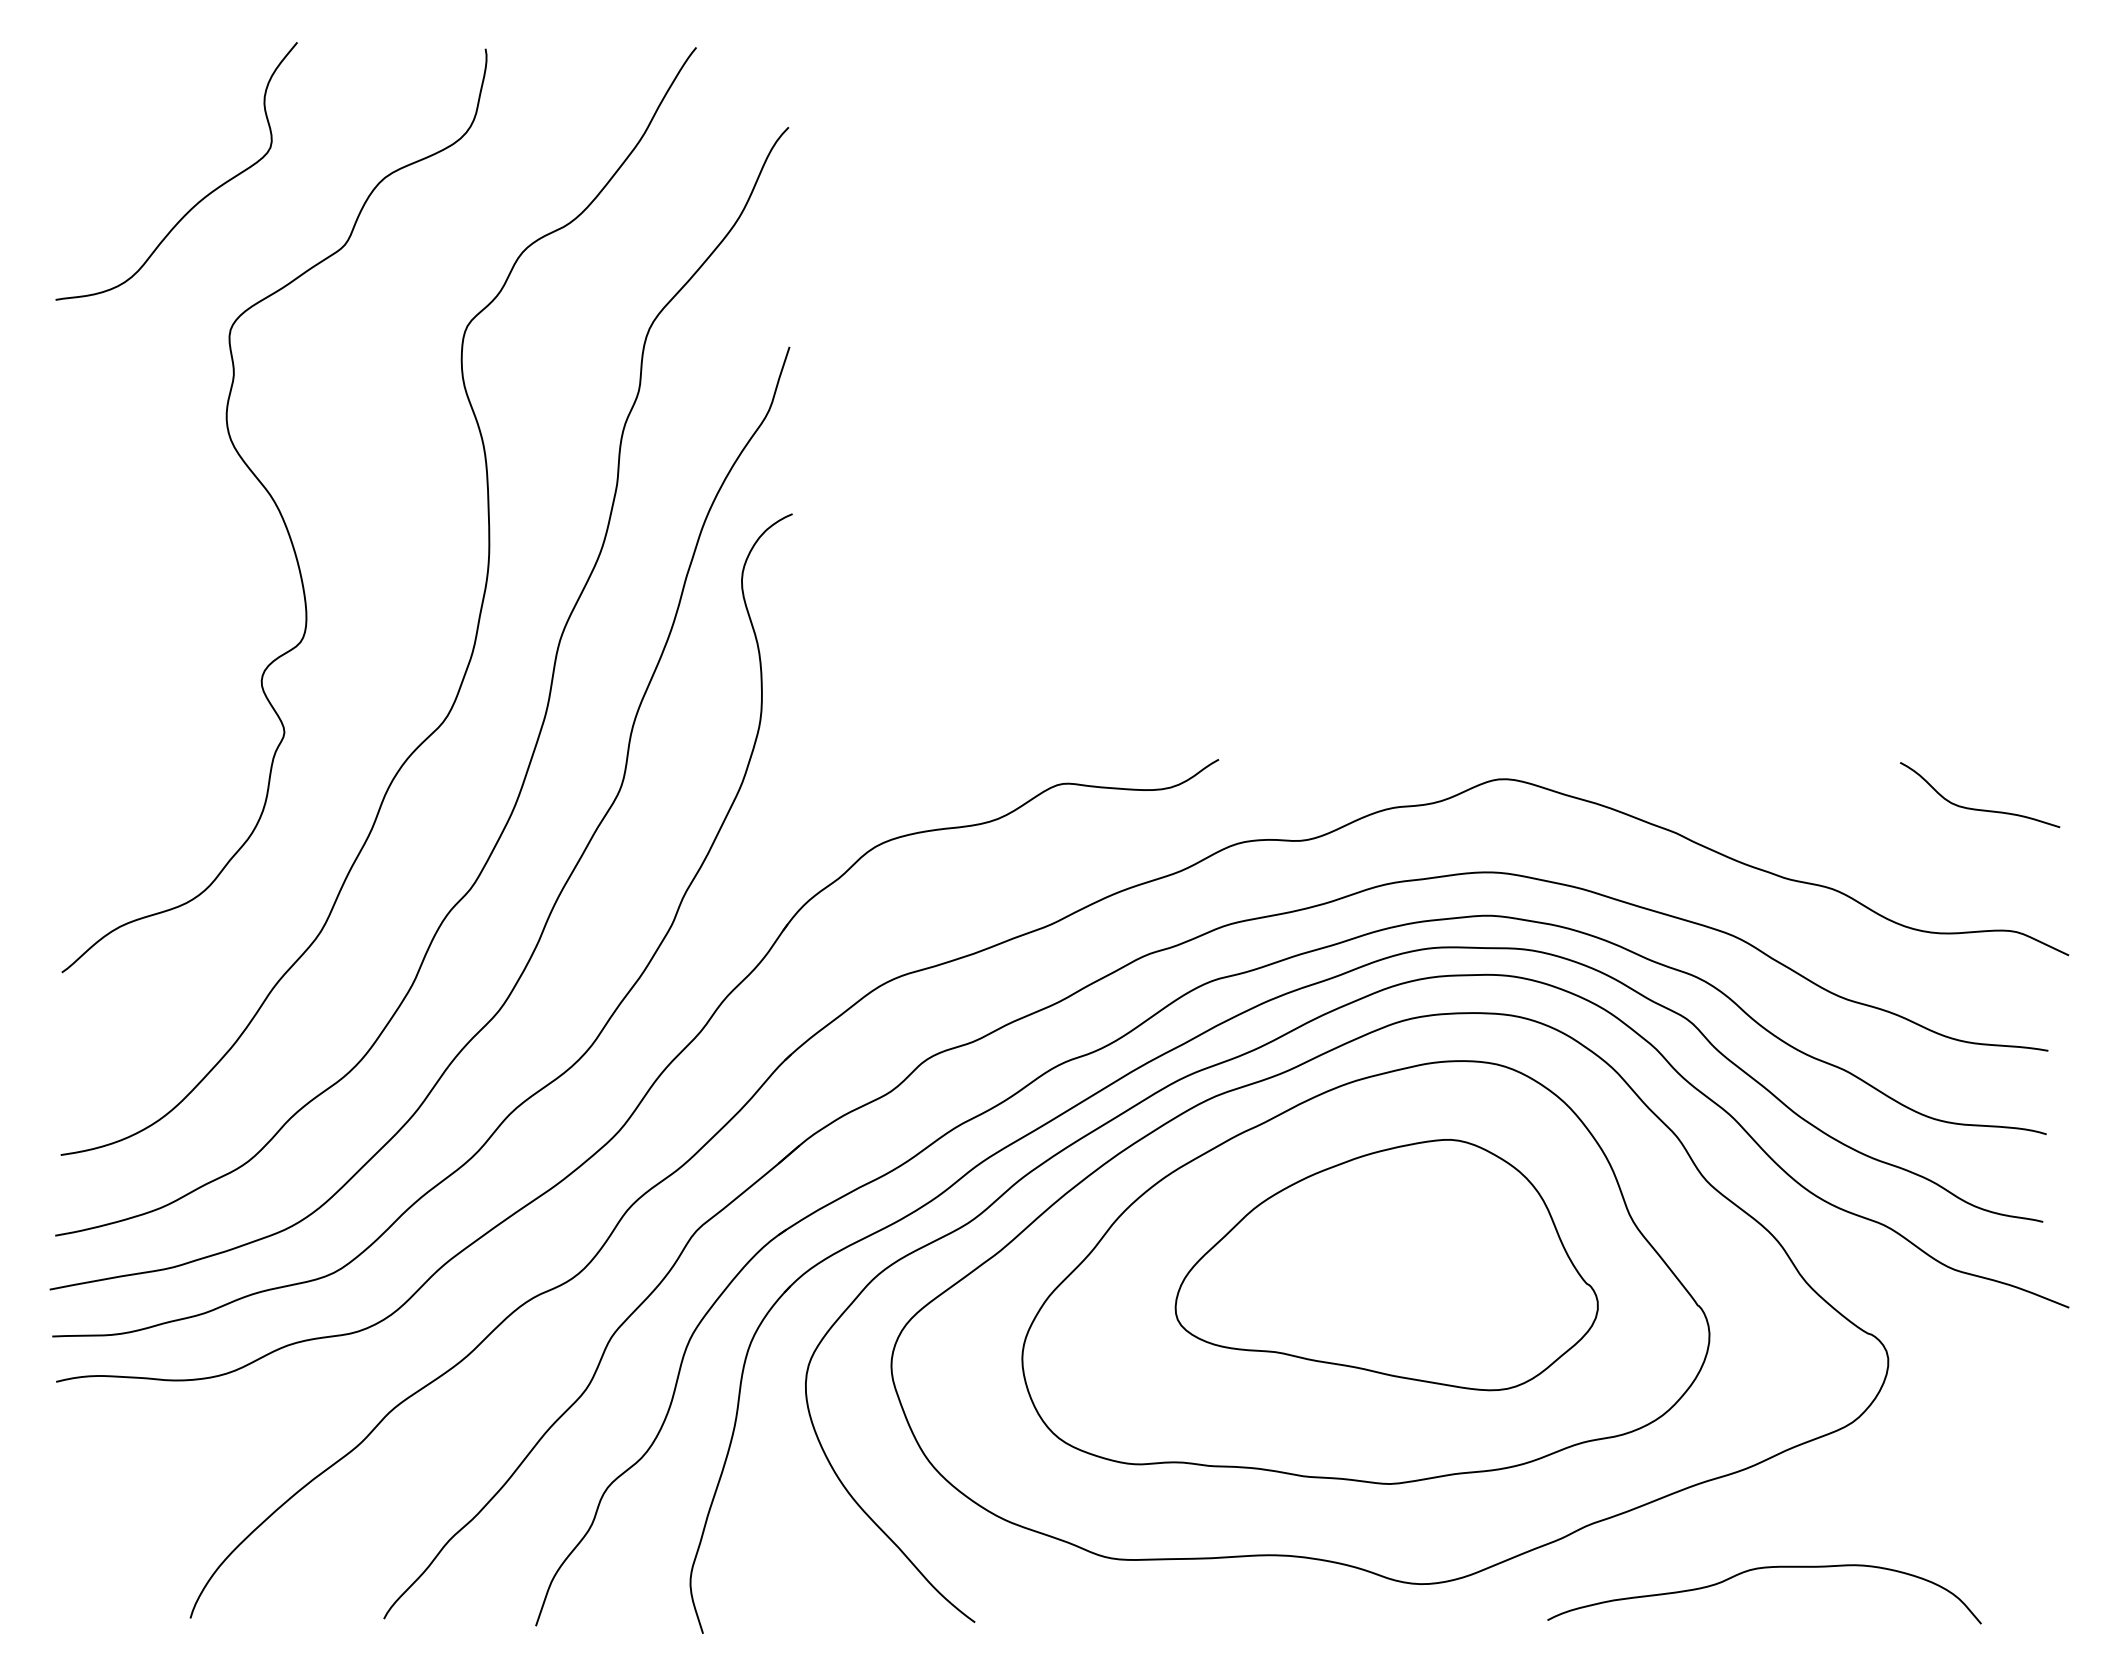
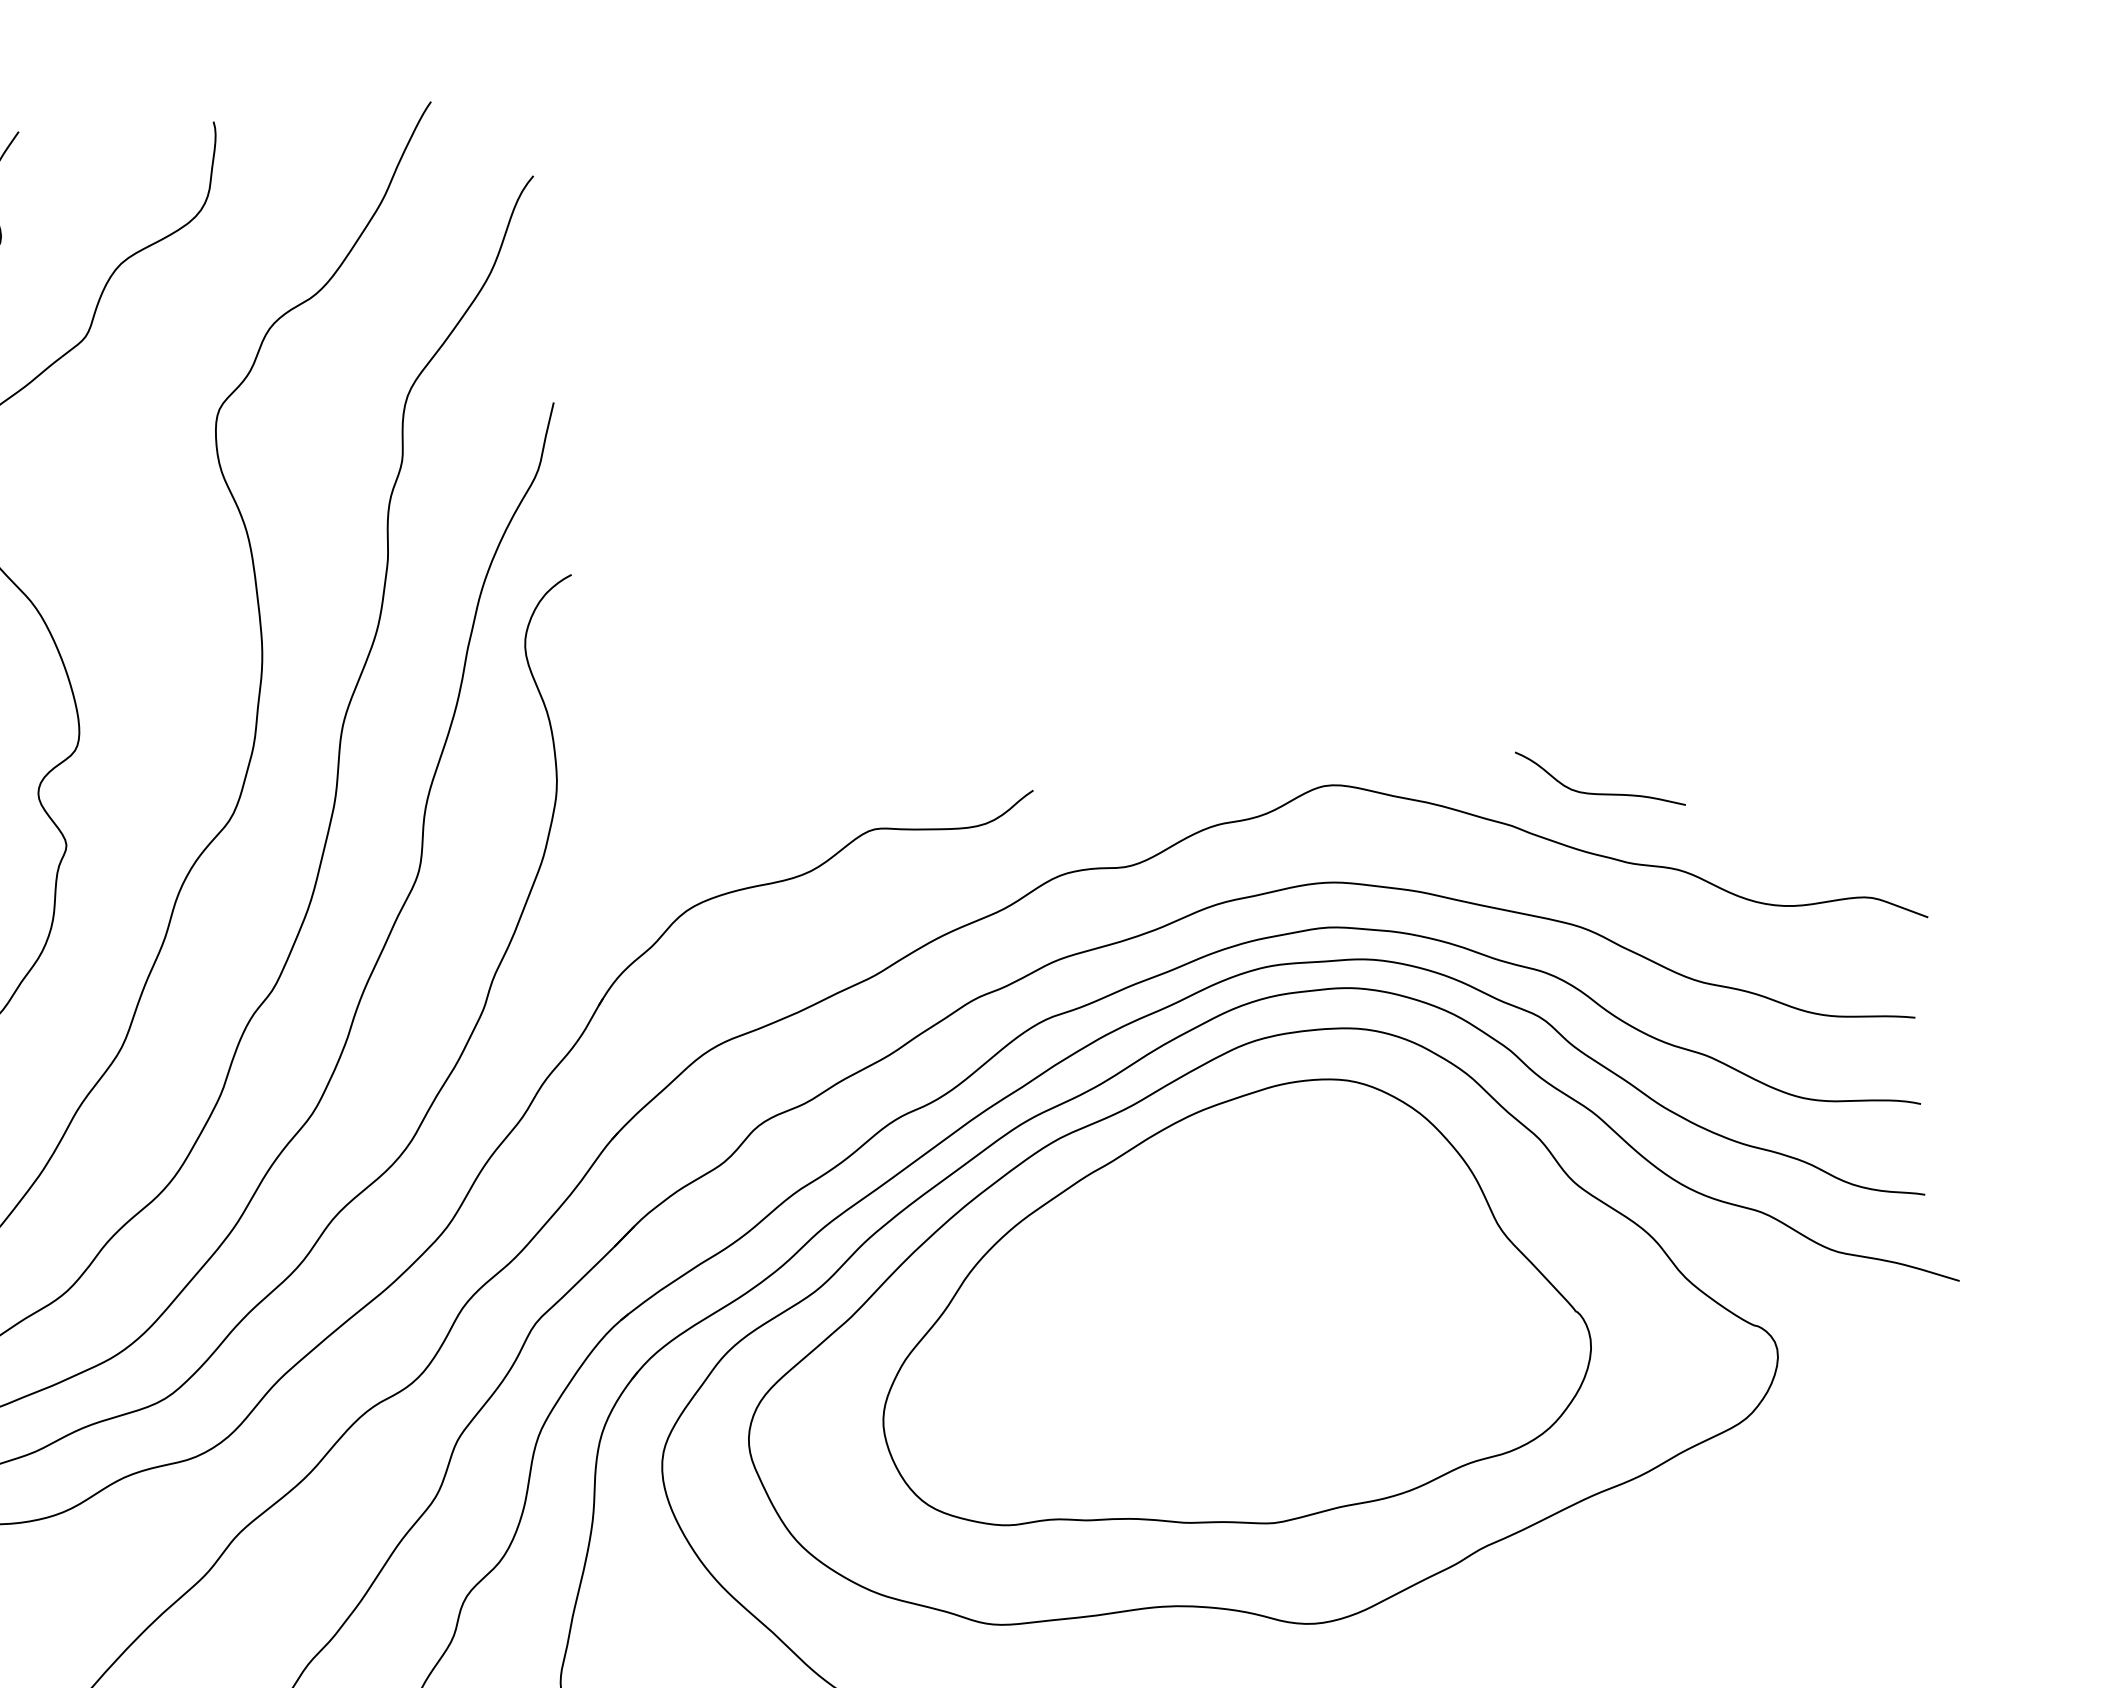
curve: (1977, 808) -> (1598, 792), moved
part: (1386, 1265) -> (1251, 1297), removed
curve: (1759, 1569) -> (1663, 1578), removed

